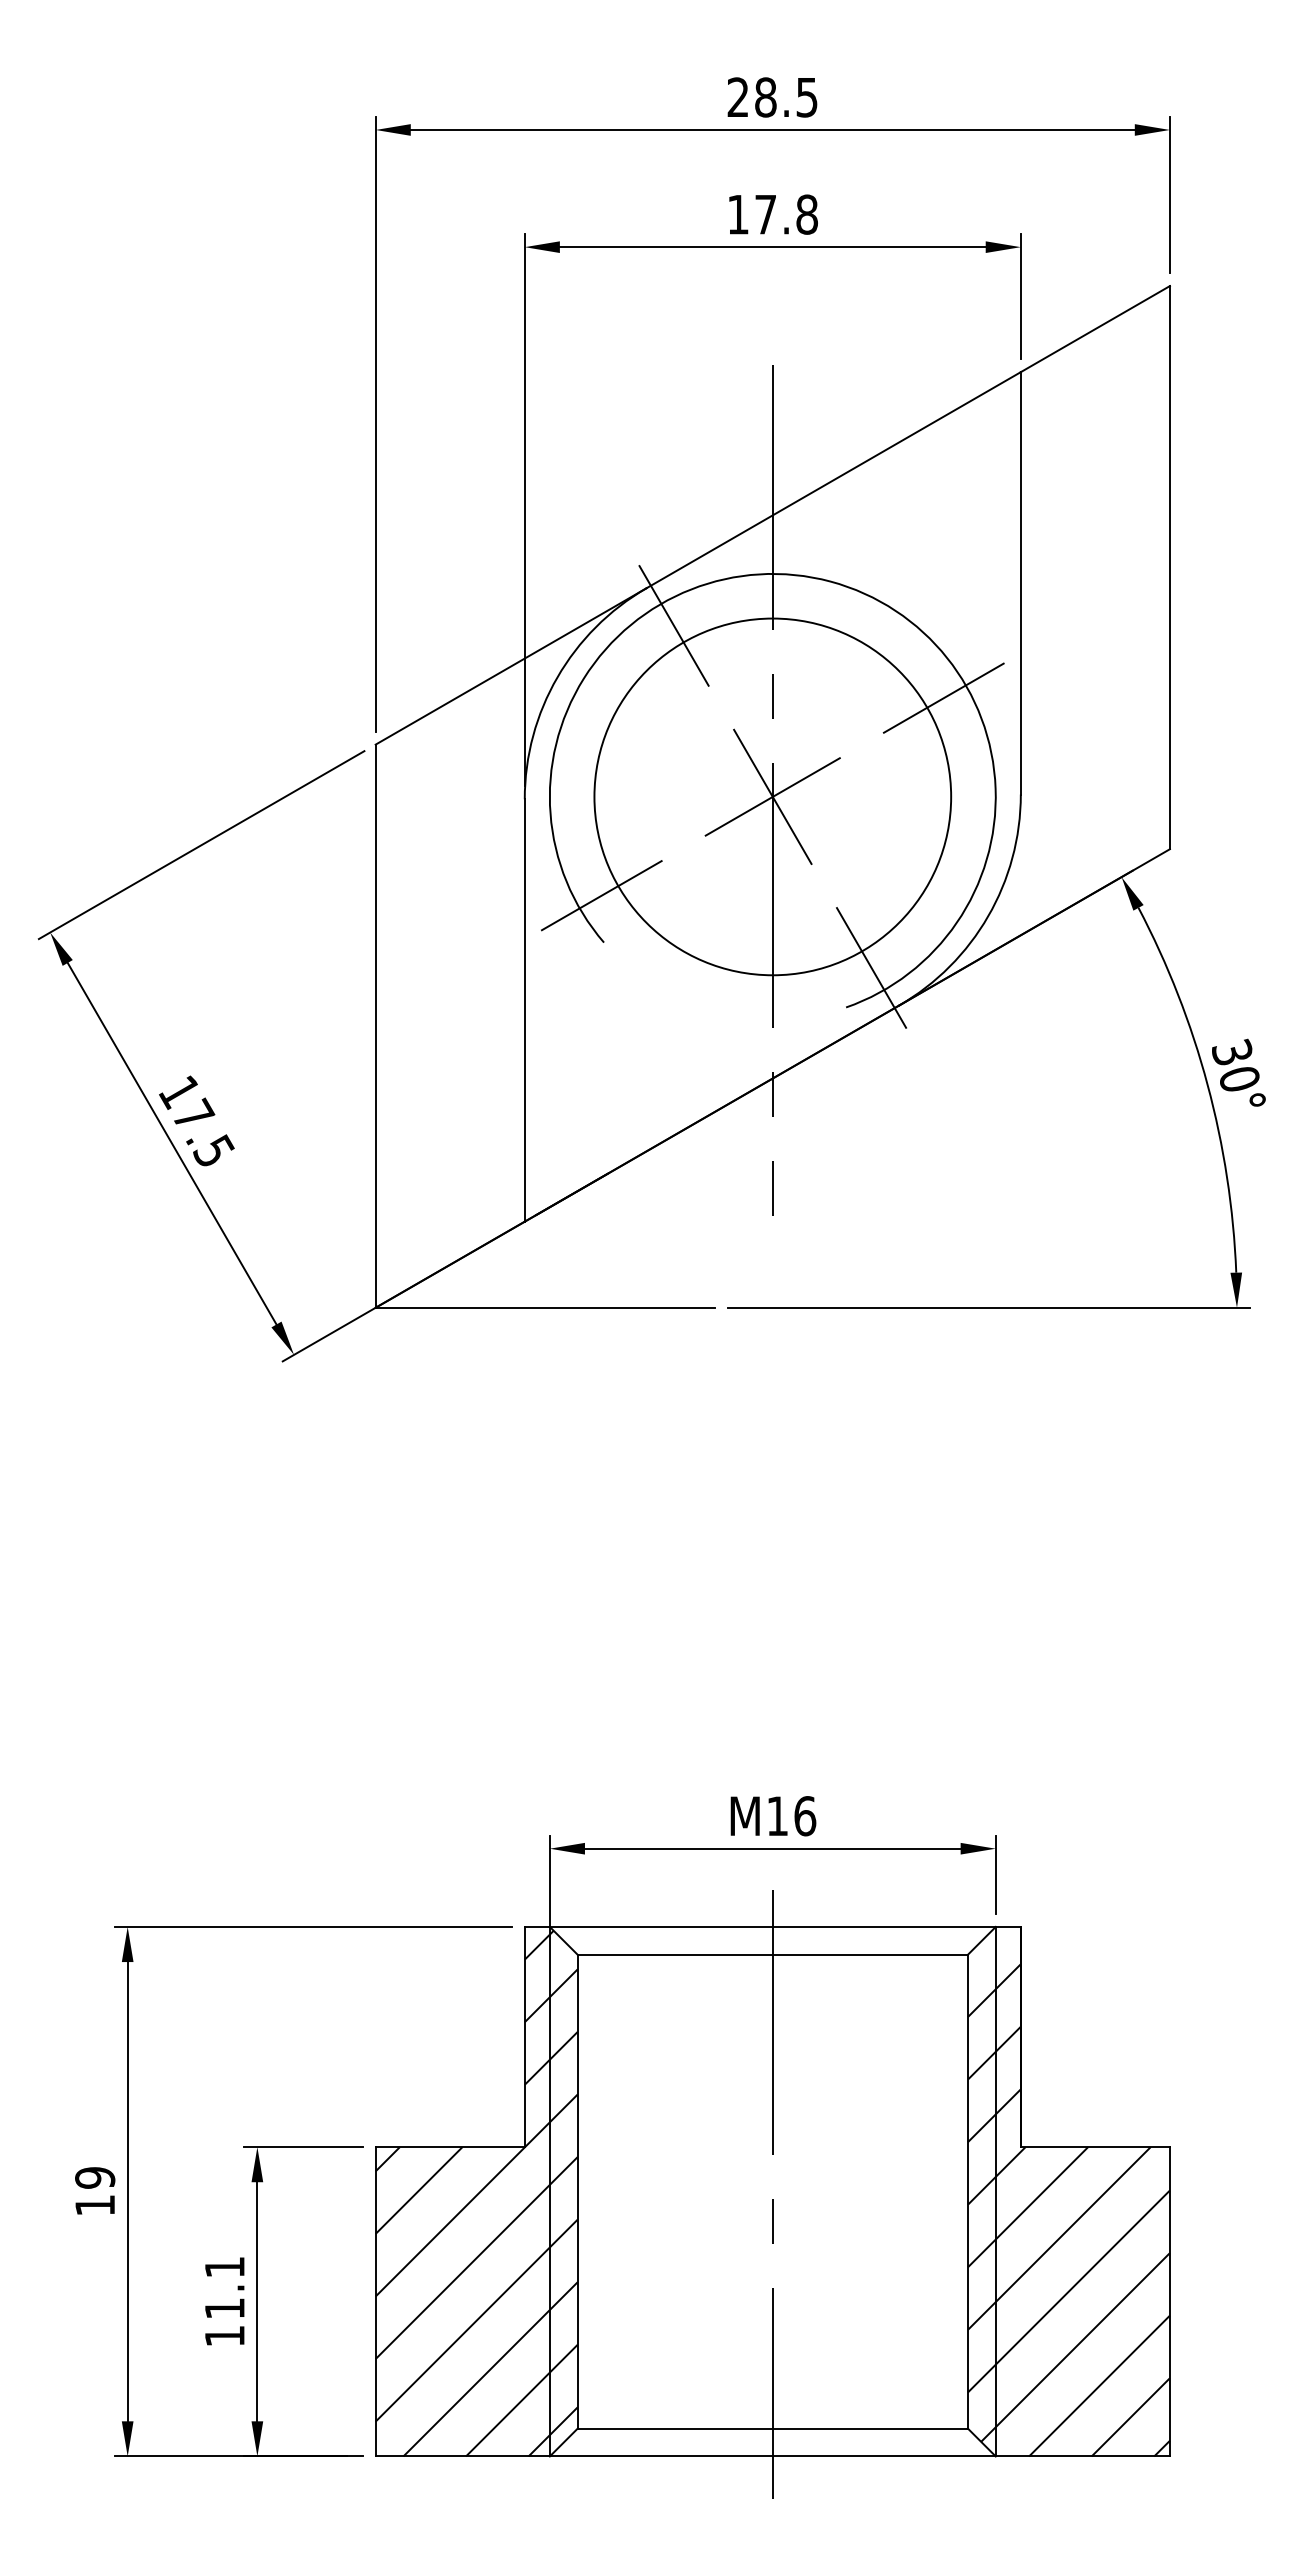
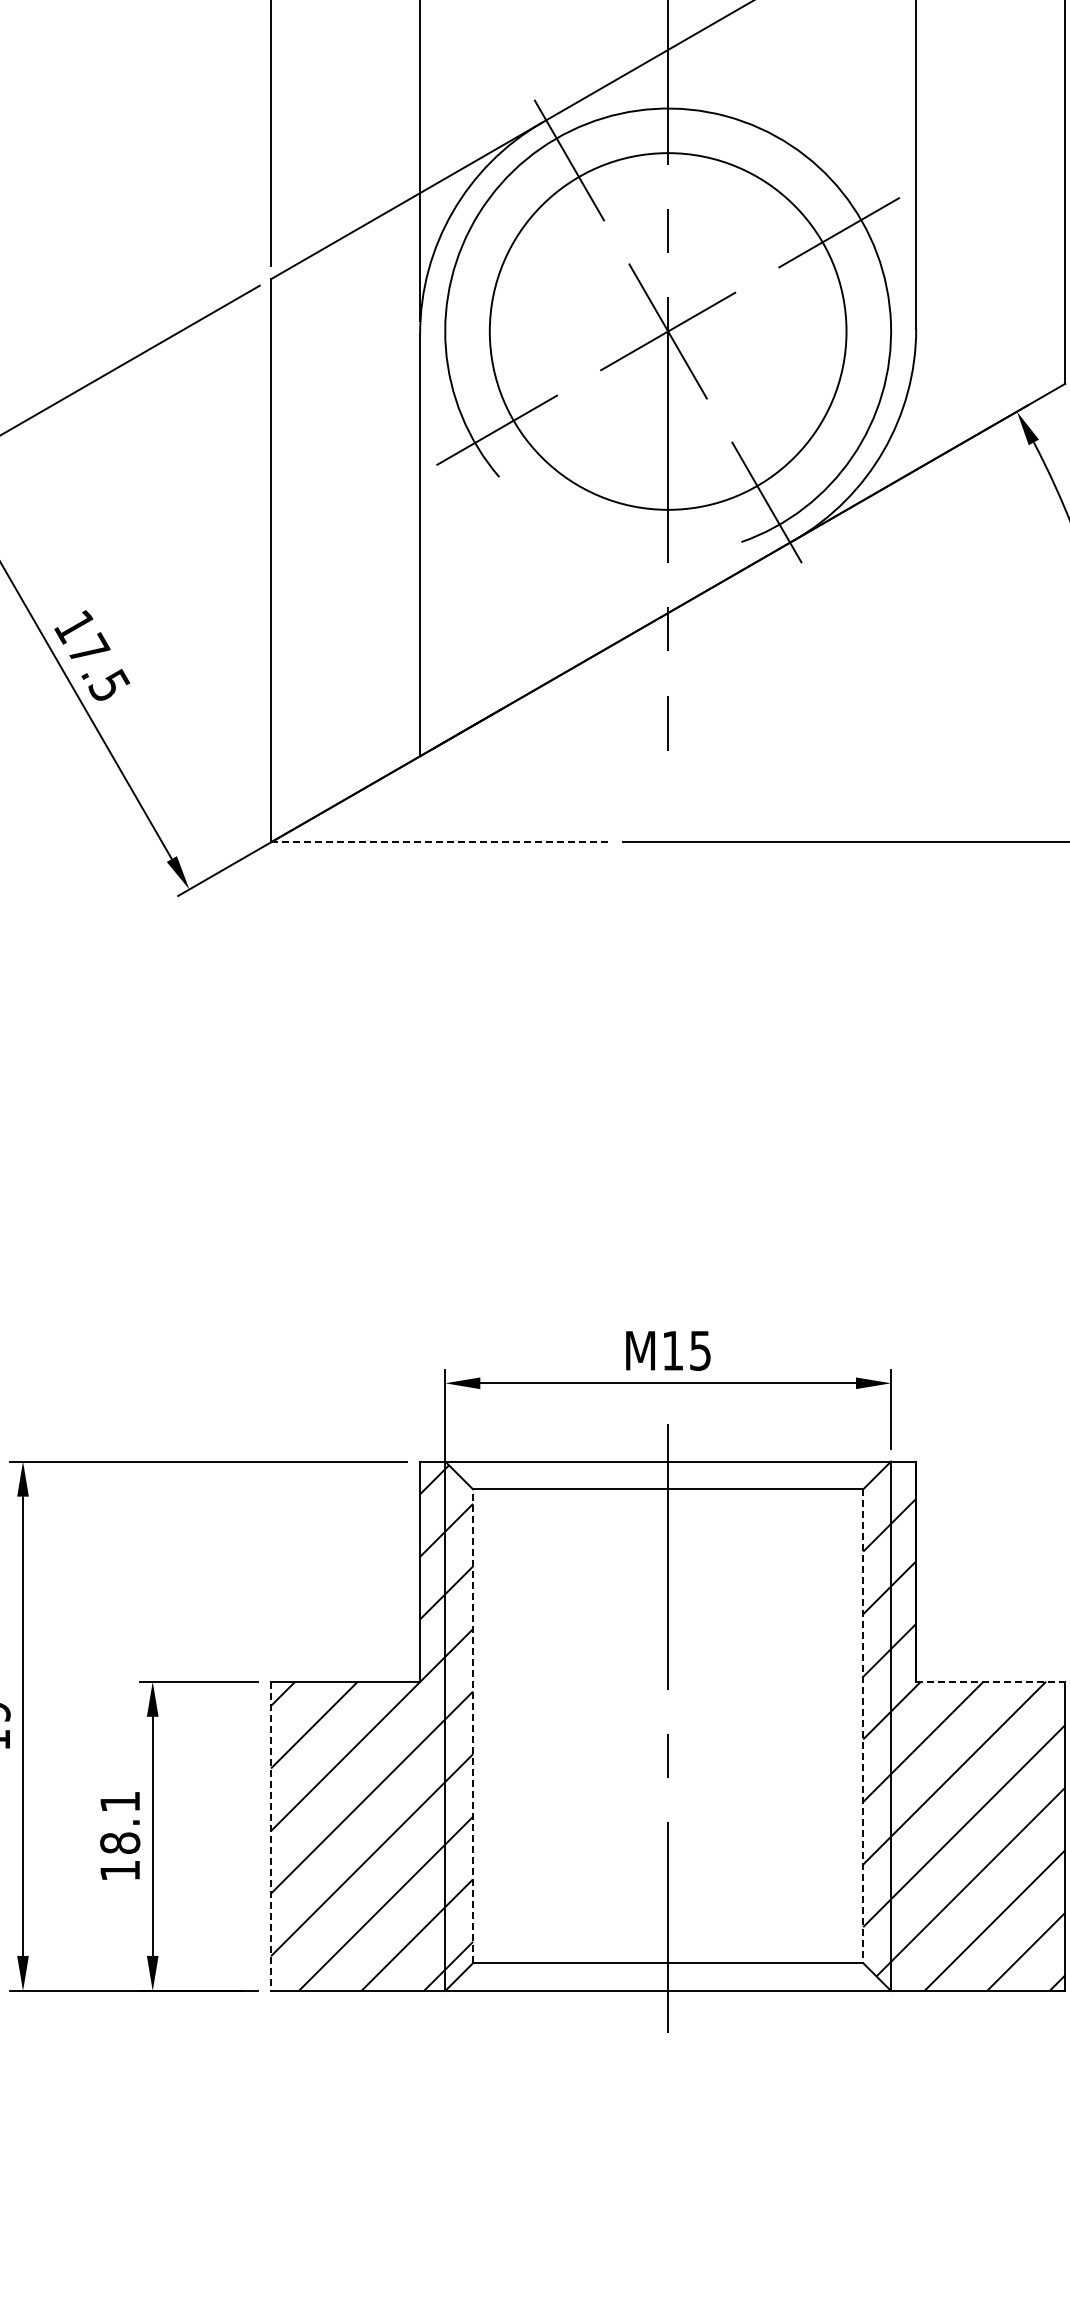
line: (545, 1307) -> (440, 842), solid -> dashed
text: (805, 1816) -> (700, 1351), M16 -> M15
line: (1095, 2147) -> (990, 1682), solid -> dashed
line: (577, 2191) -> (472, 1726), solid -> dashed
line: (967, 2191) -> (862, 1726), solid -> dashed
line: (375, 2301) -> (270, 1836), solid -> dashed
text: (224, 2308) -> (119, 1843), 11.1 -> 18.1

